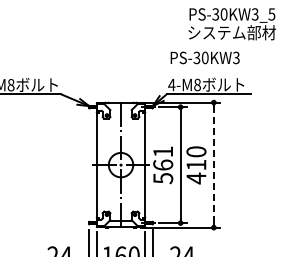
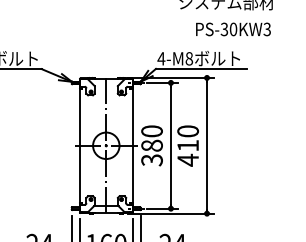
text: (204, 57) -> (232, 28), moved
text: (163, 164) -> (152, 145), 561 -> 380
line: (213, 165) -> (206, 146), dashed -> solid

